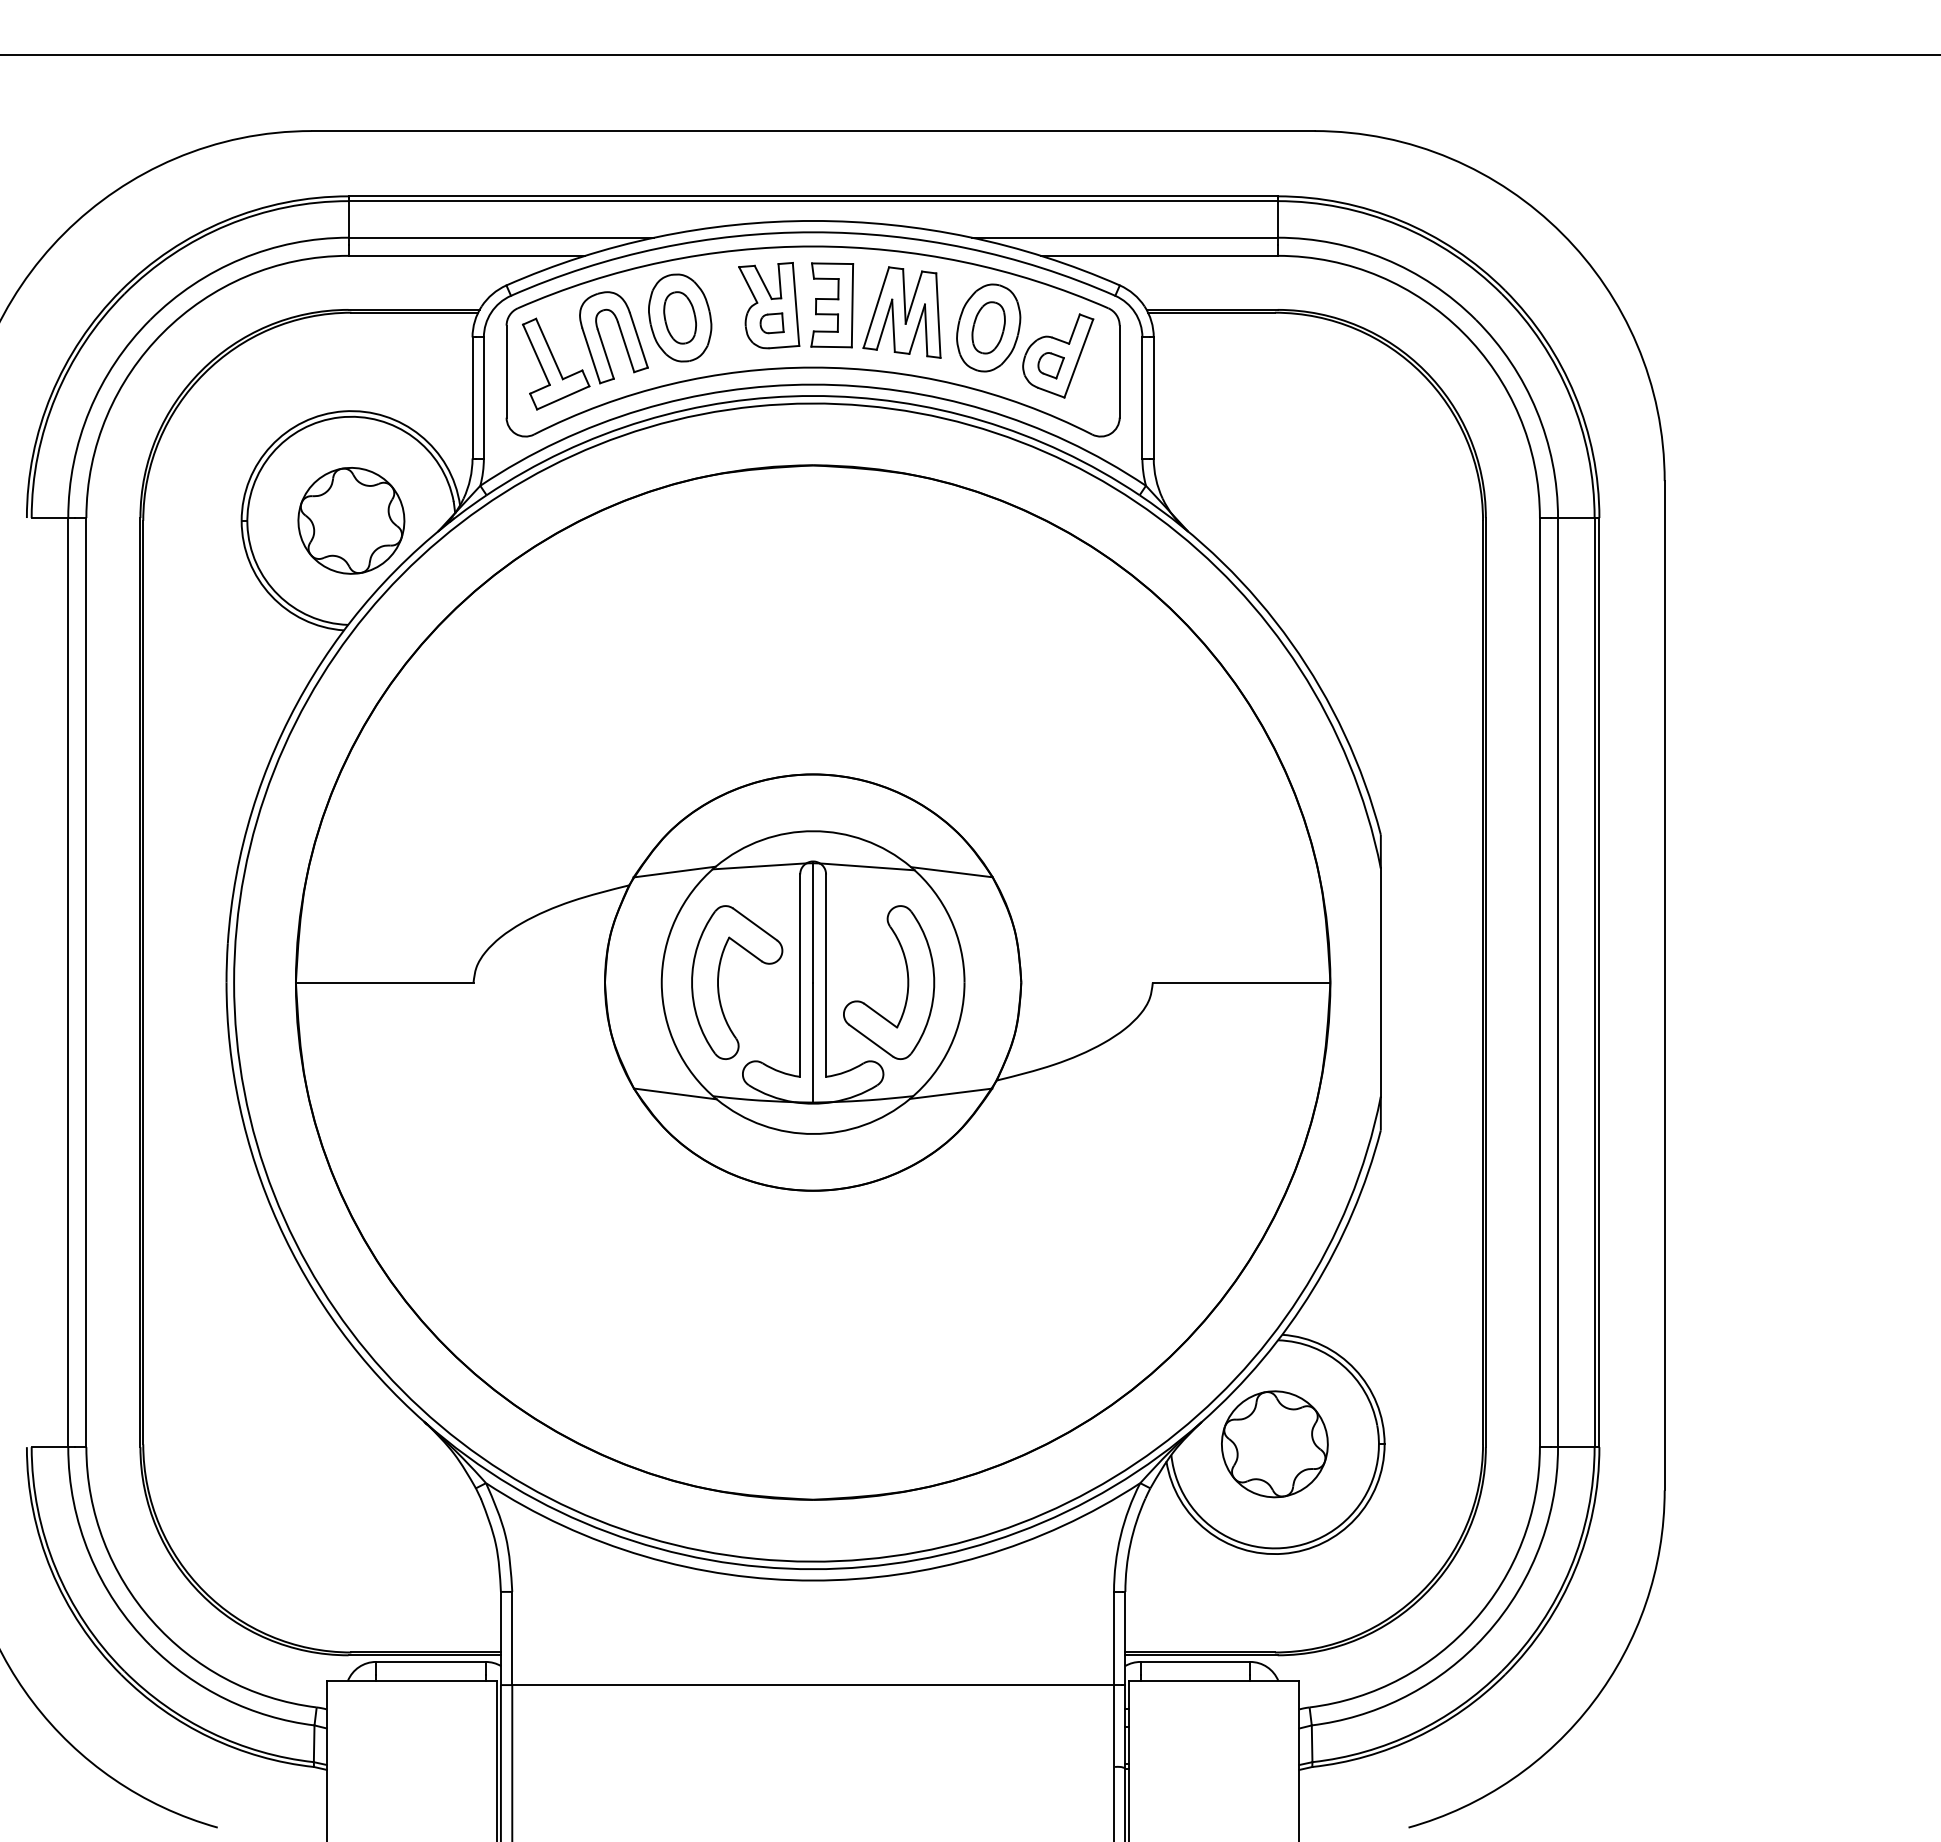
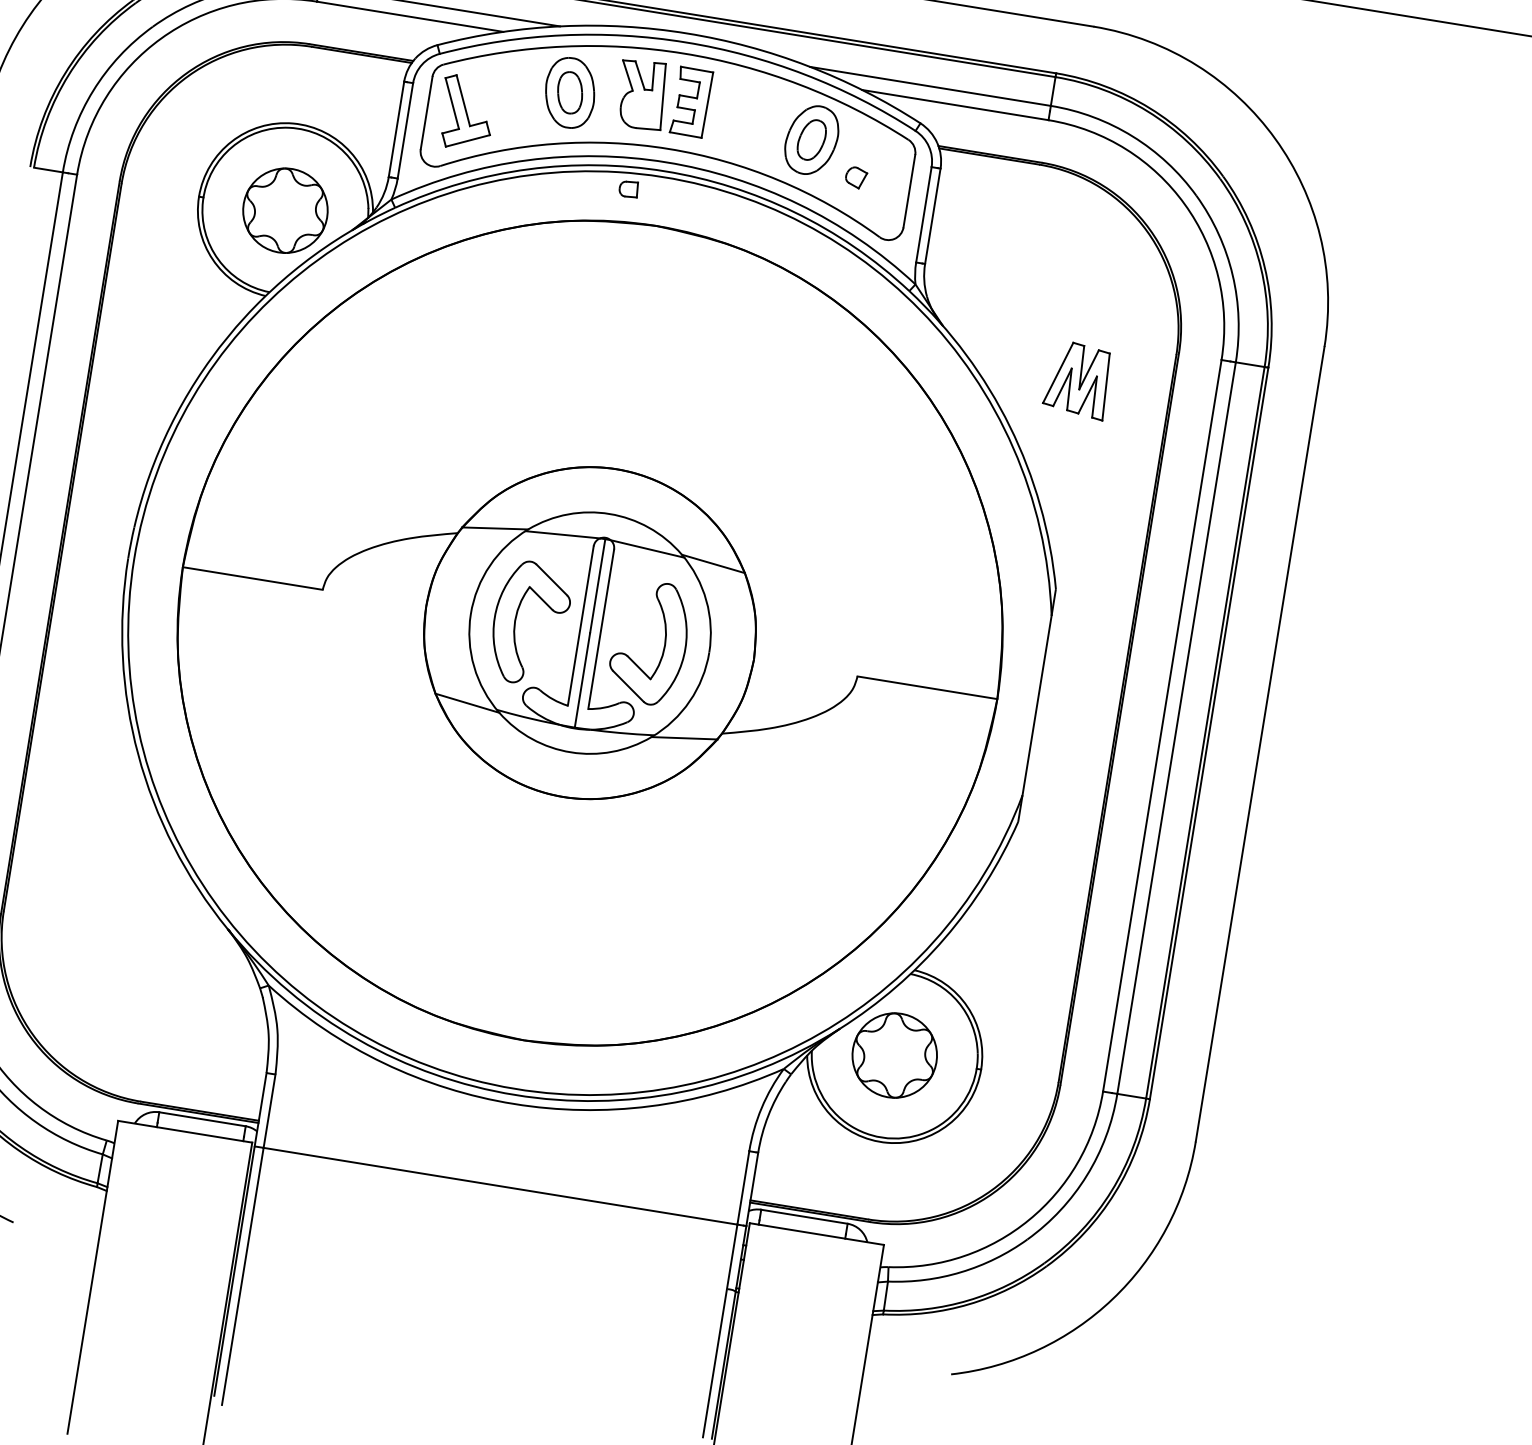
part: (901, 312) -> (1077, 379), moved
part: (771, 323) -> (628, 189), moved
part: (620, 333) -> (521, 97), removed
part: (1058, 355) -> (863, 170), removed

